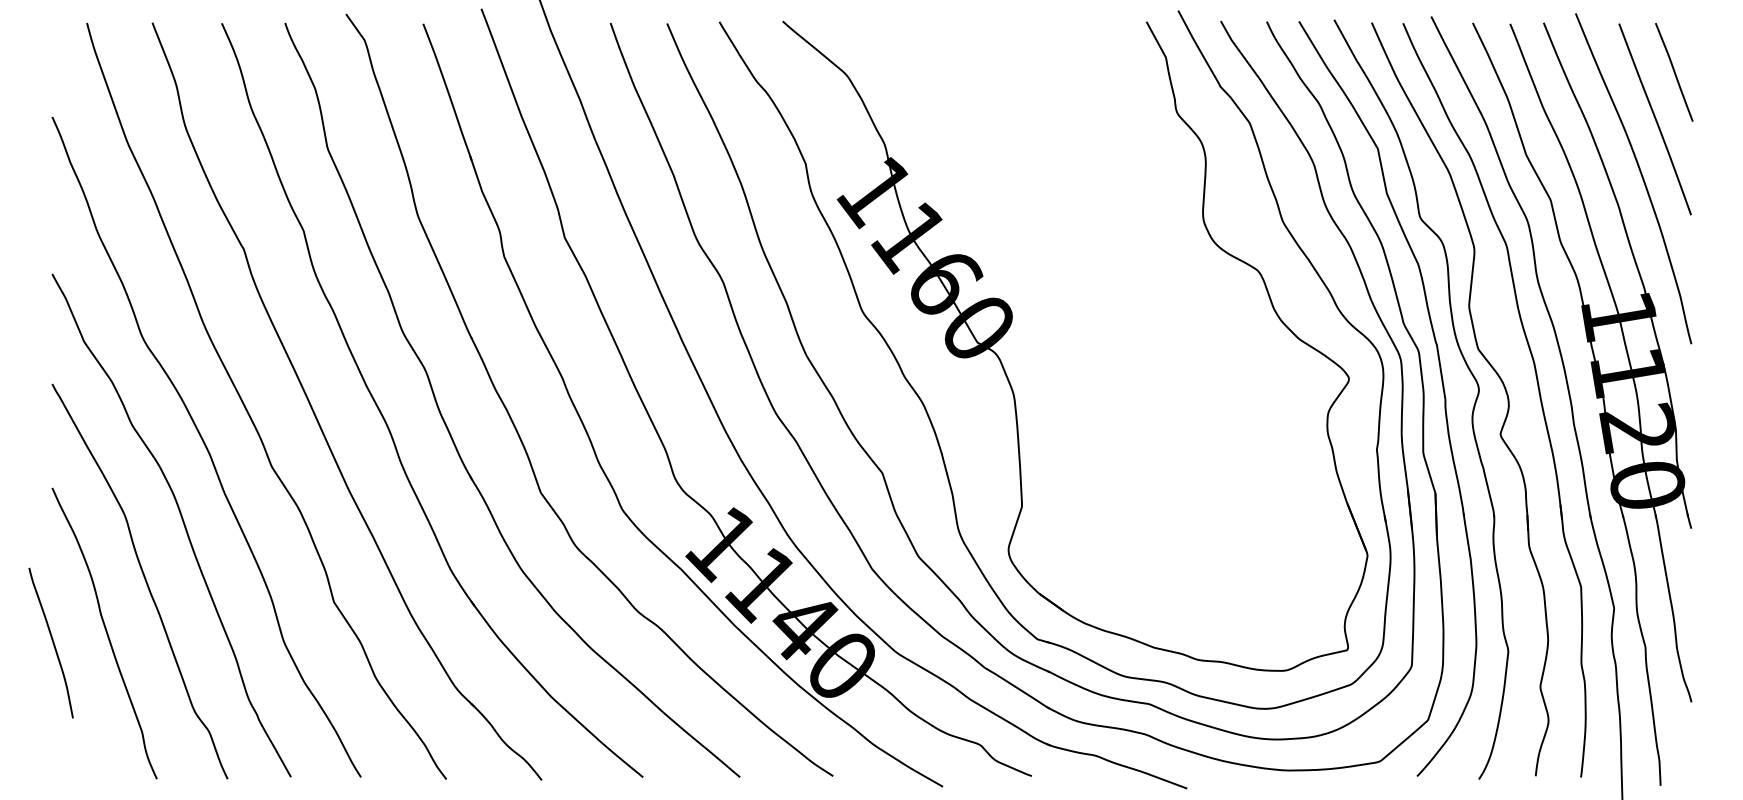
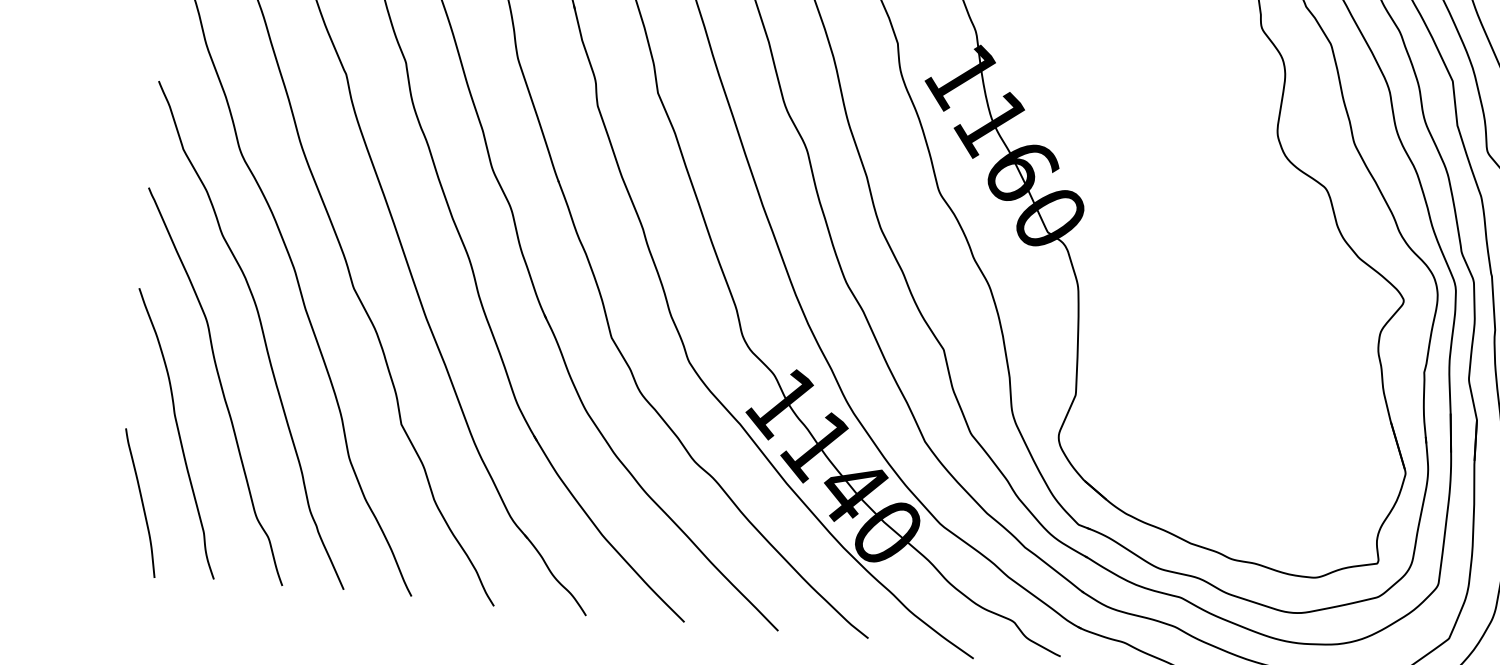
curve: (52, 642) -> (141, 502), moved

